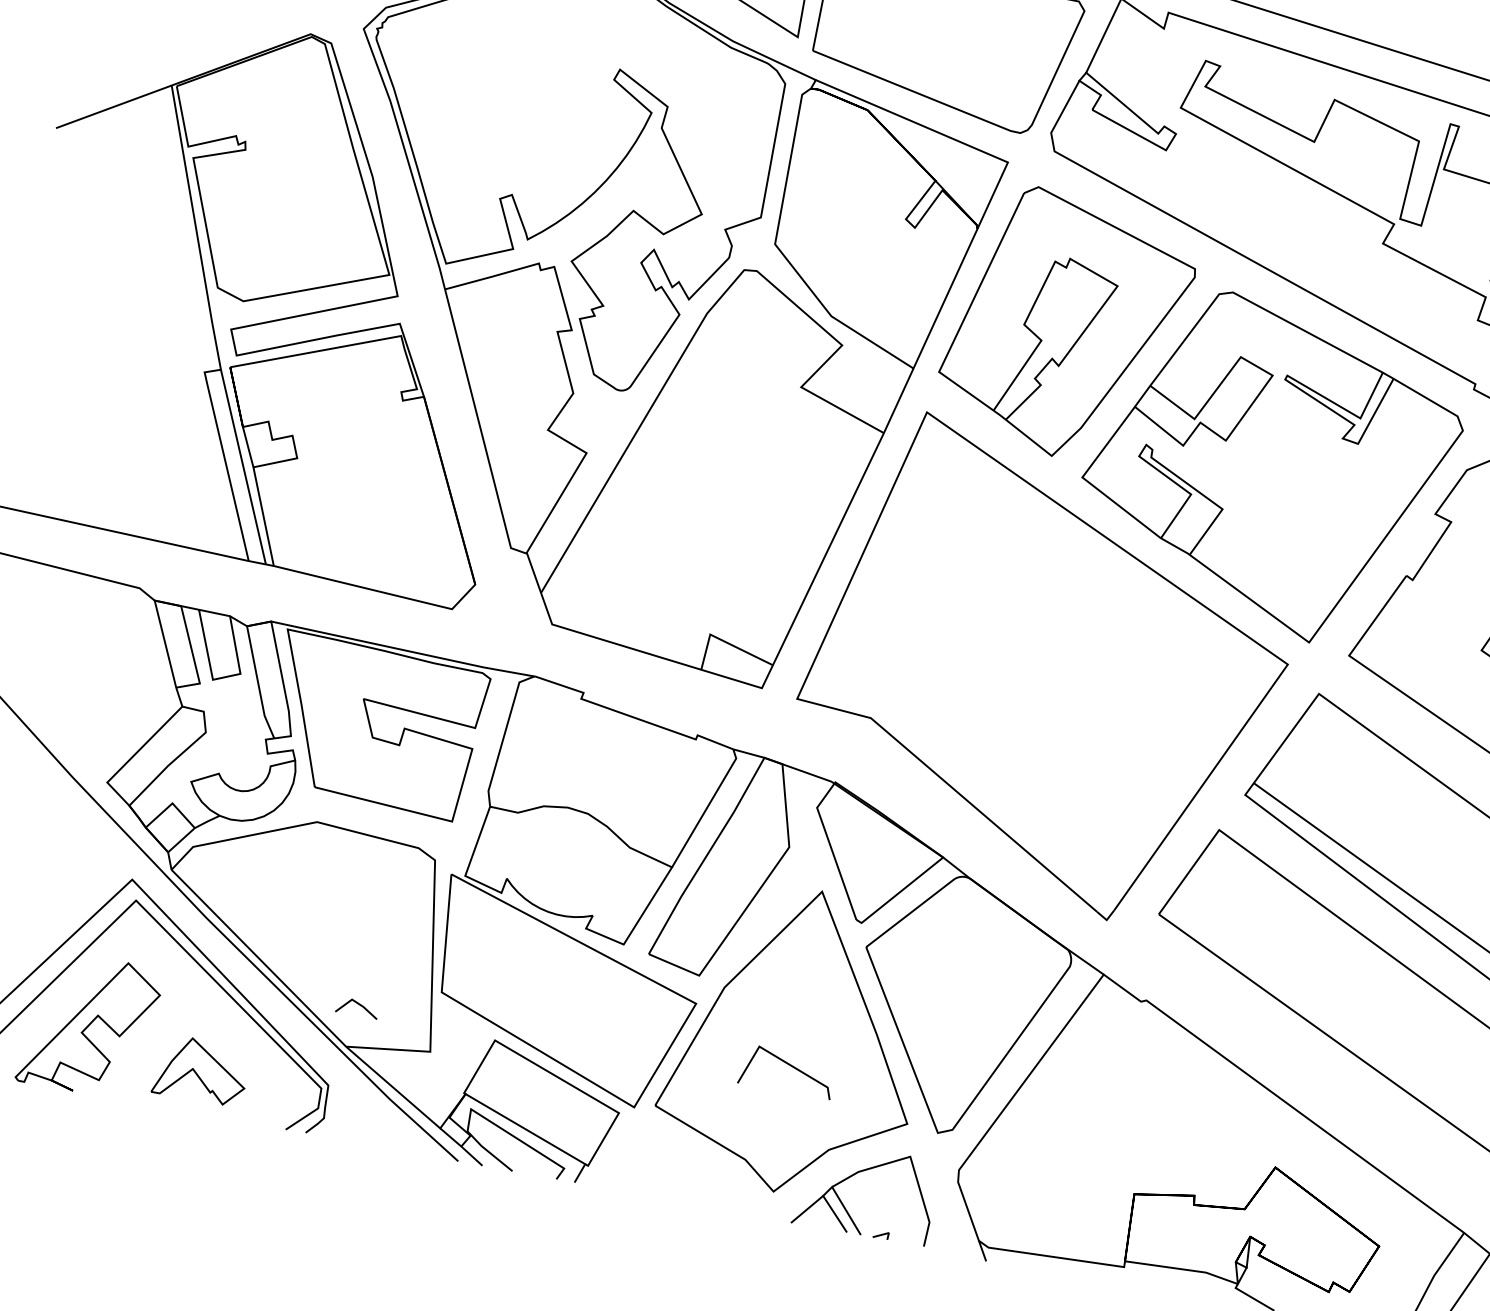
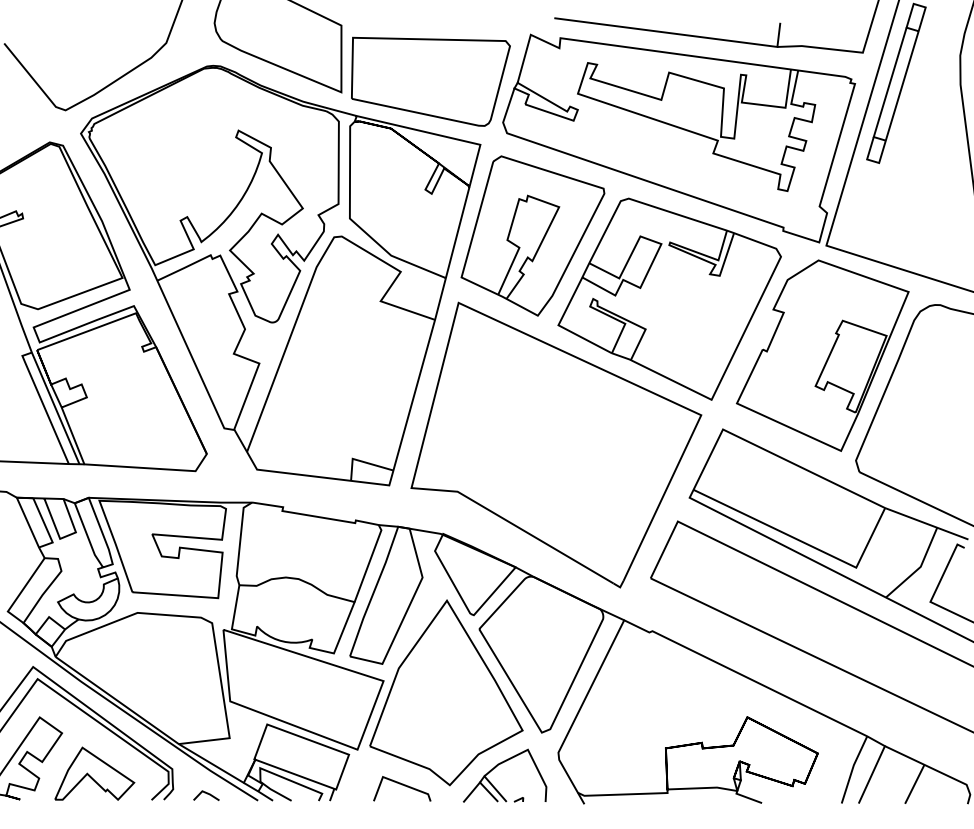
line: (359, 1006) -> (207, 794), moved
line: (791, 1068) -> (404, 786), moved
part: (200, 1070) -> (94, 773), size x1.43

